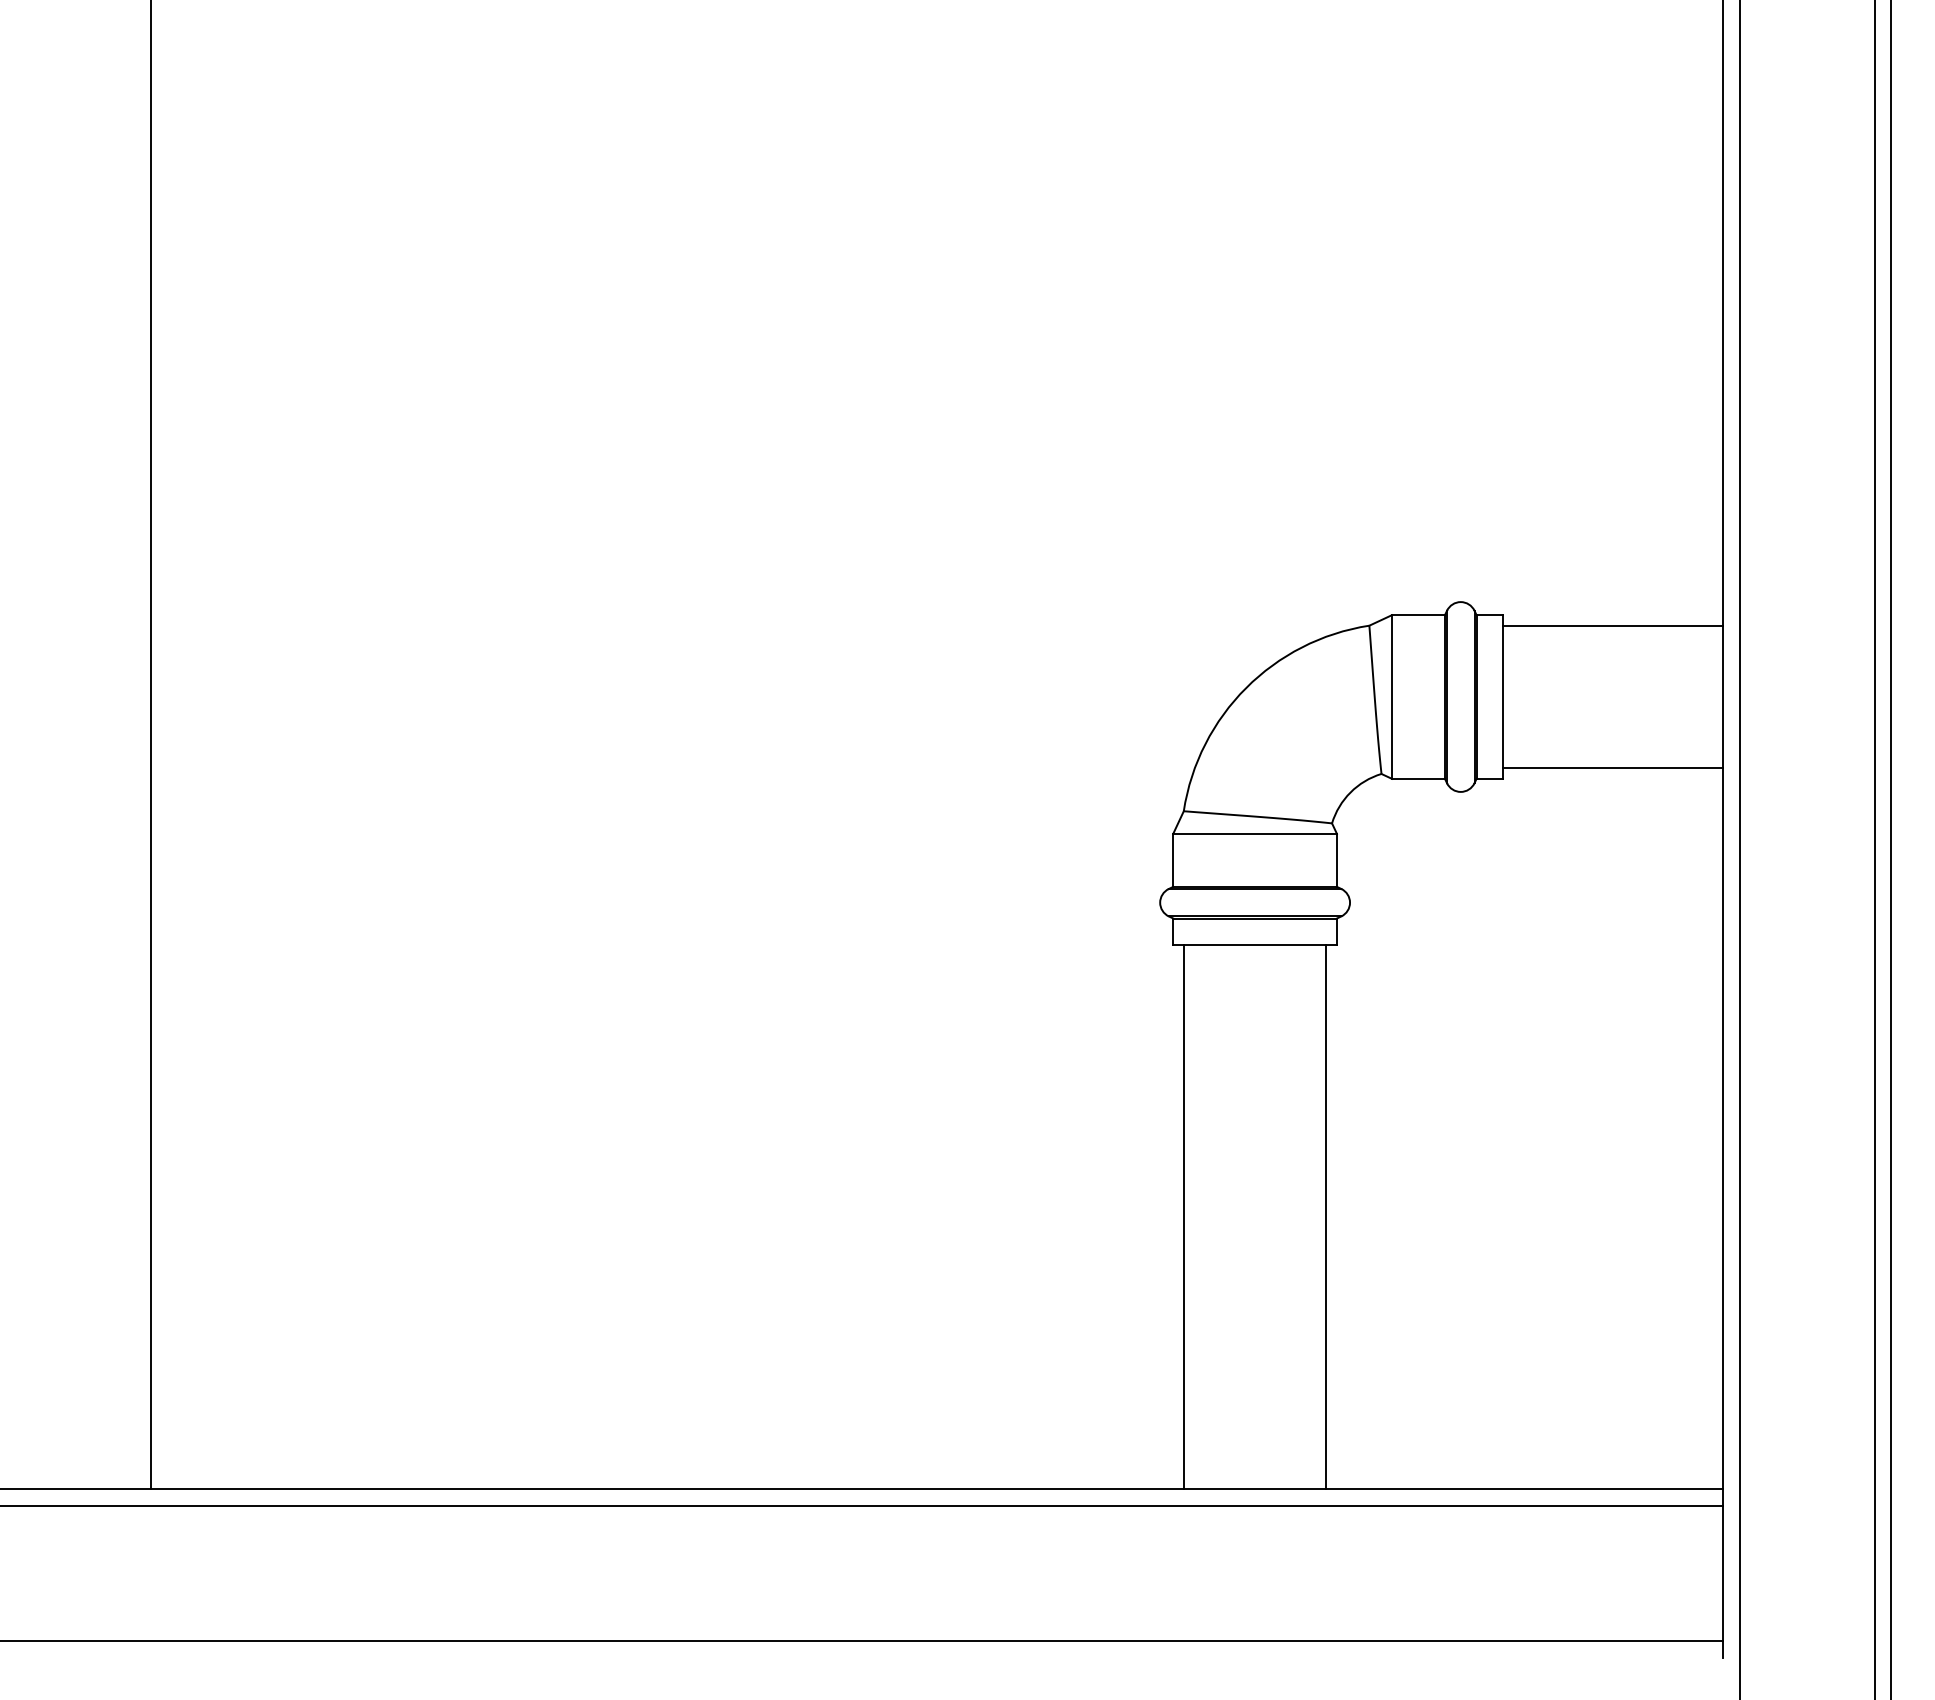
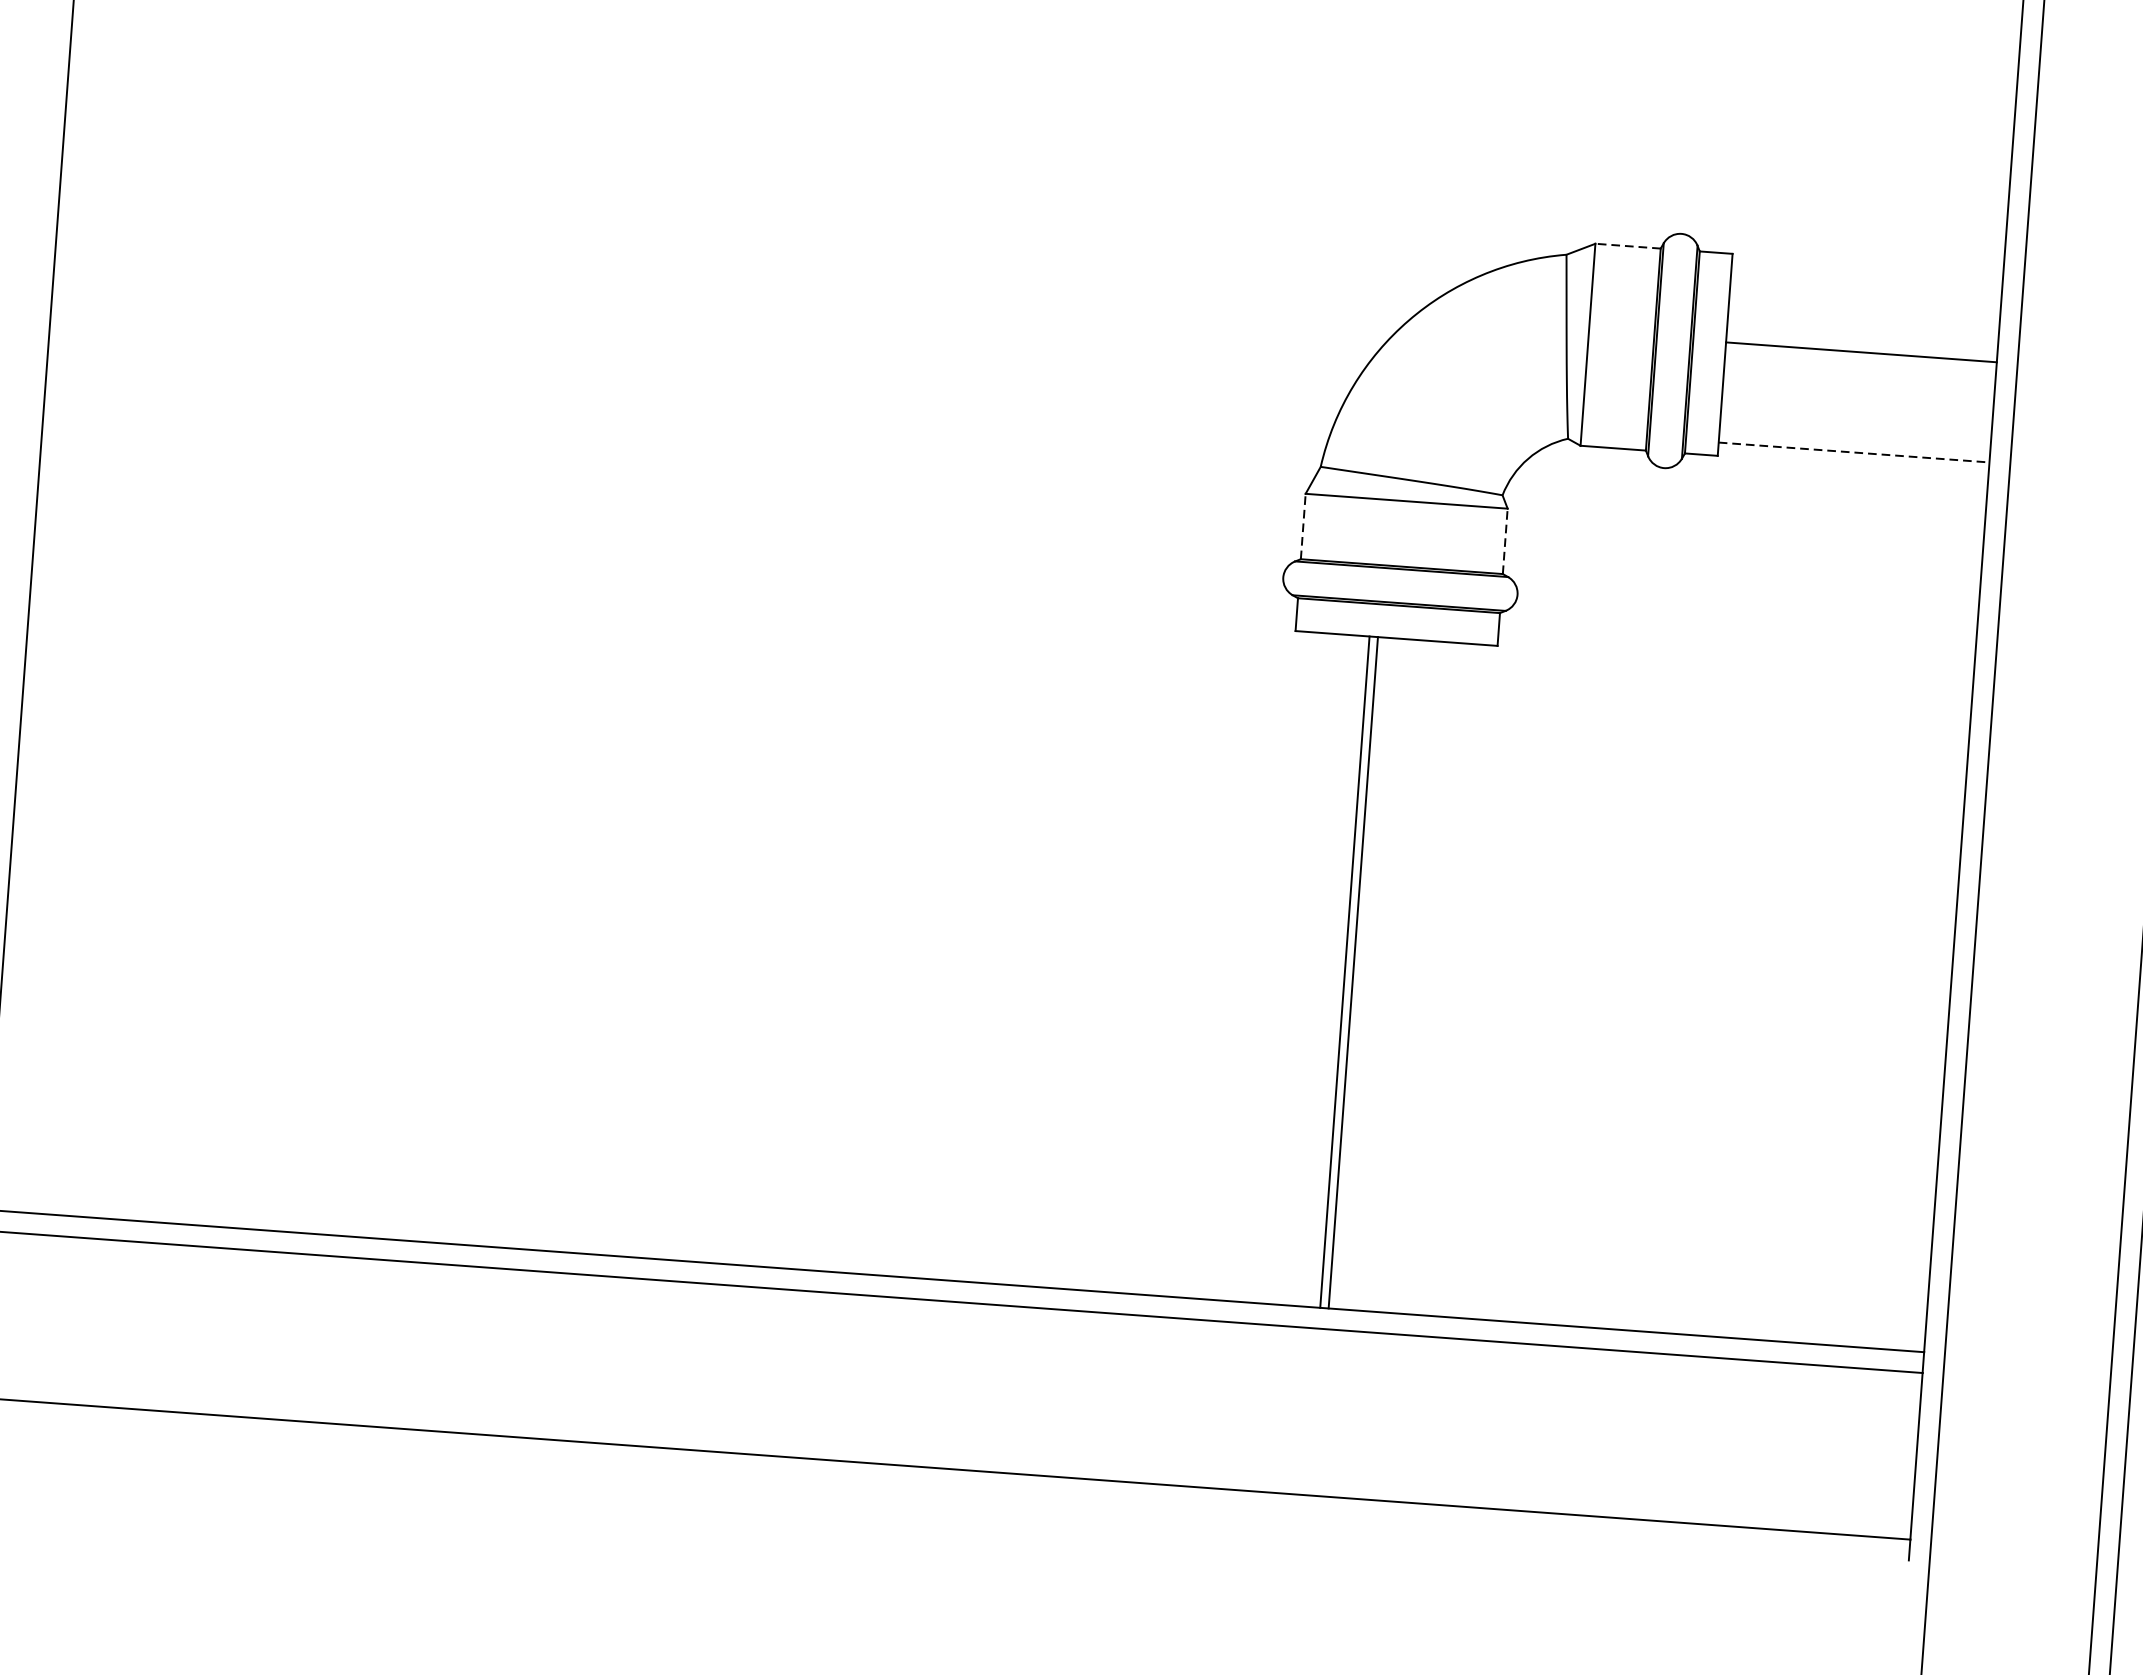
line: (1417, 615) -> (1626, 246), solid -> dashed
line: (1612, 625) -> (1861, 351), moved
line: (1612, 768) -> (1853, 452), solid -> dashed
line: (1173, 859) -> (1303, 525), solid -> dashed
line: (1336, 859) -> (1504, 540), solid -> dashed
line: (1184, 1217) -> (1353, 973), moved
line: (1326, 1217) -> (1345, 972), moved

